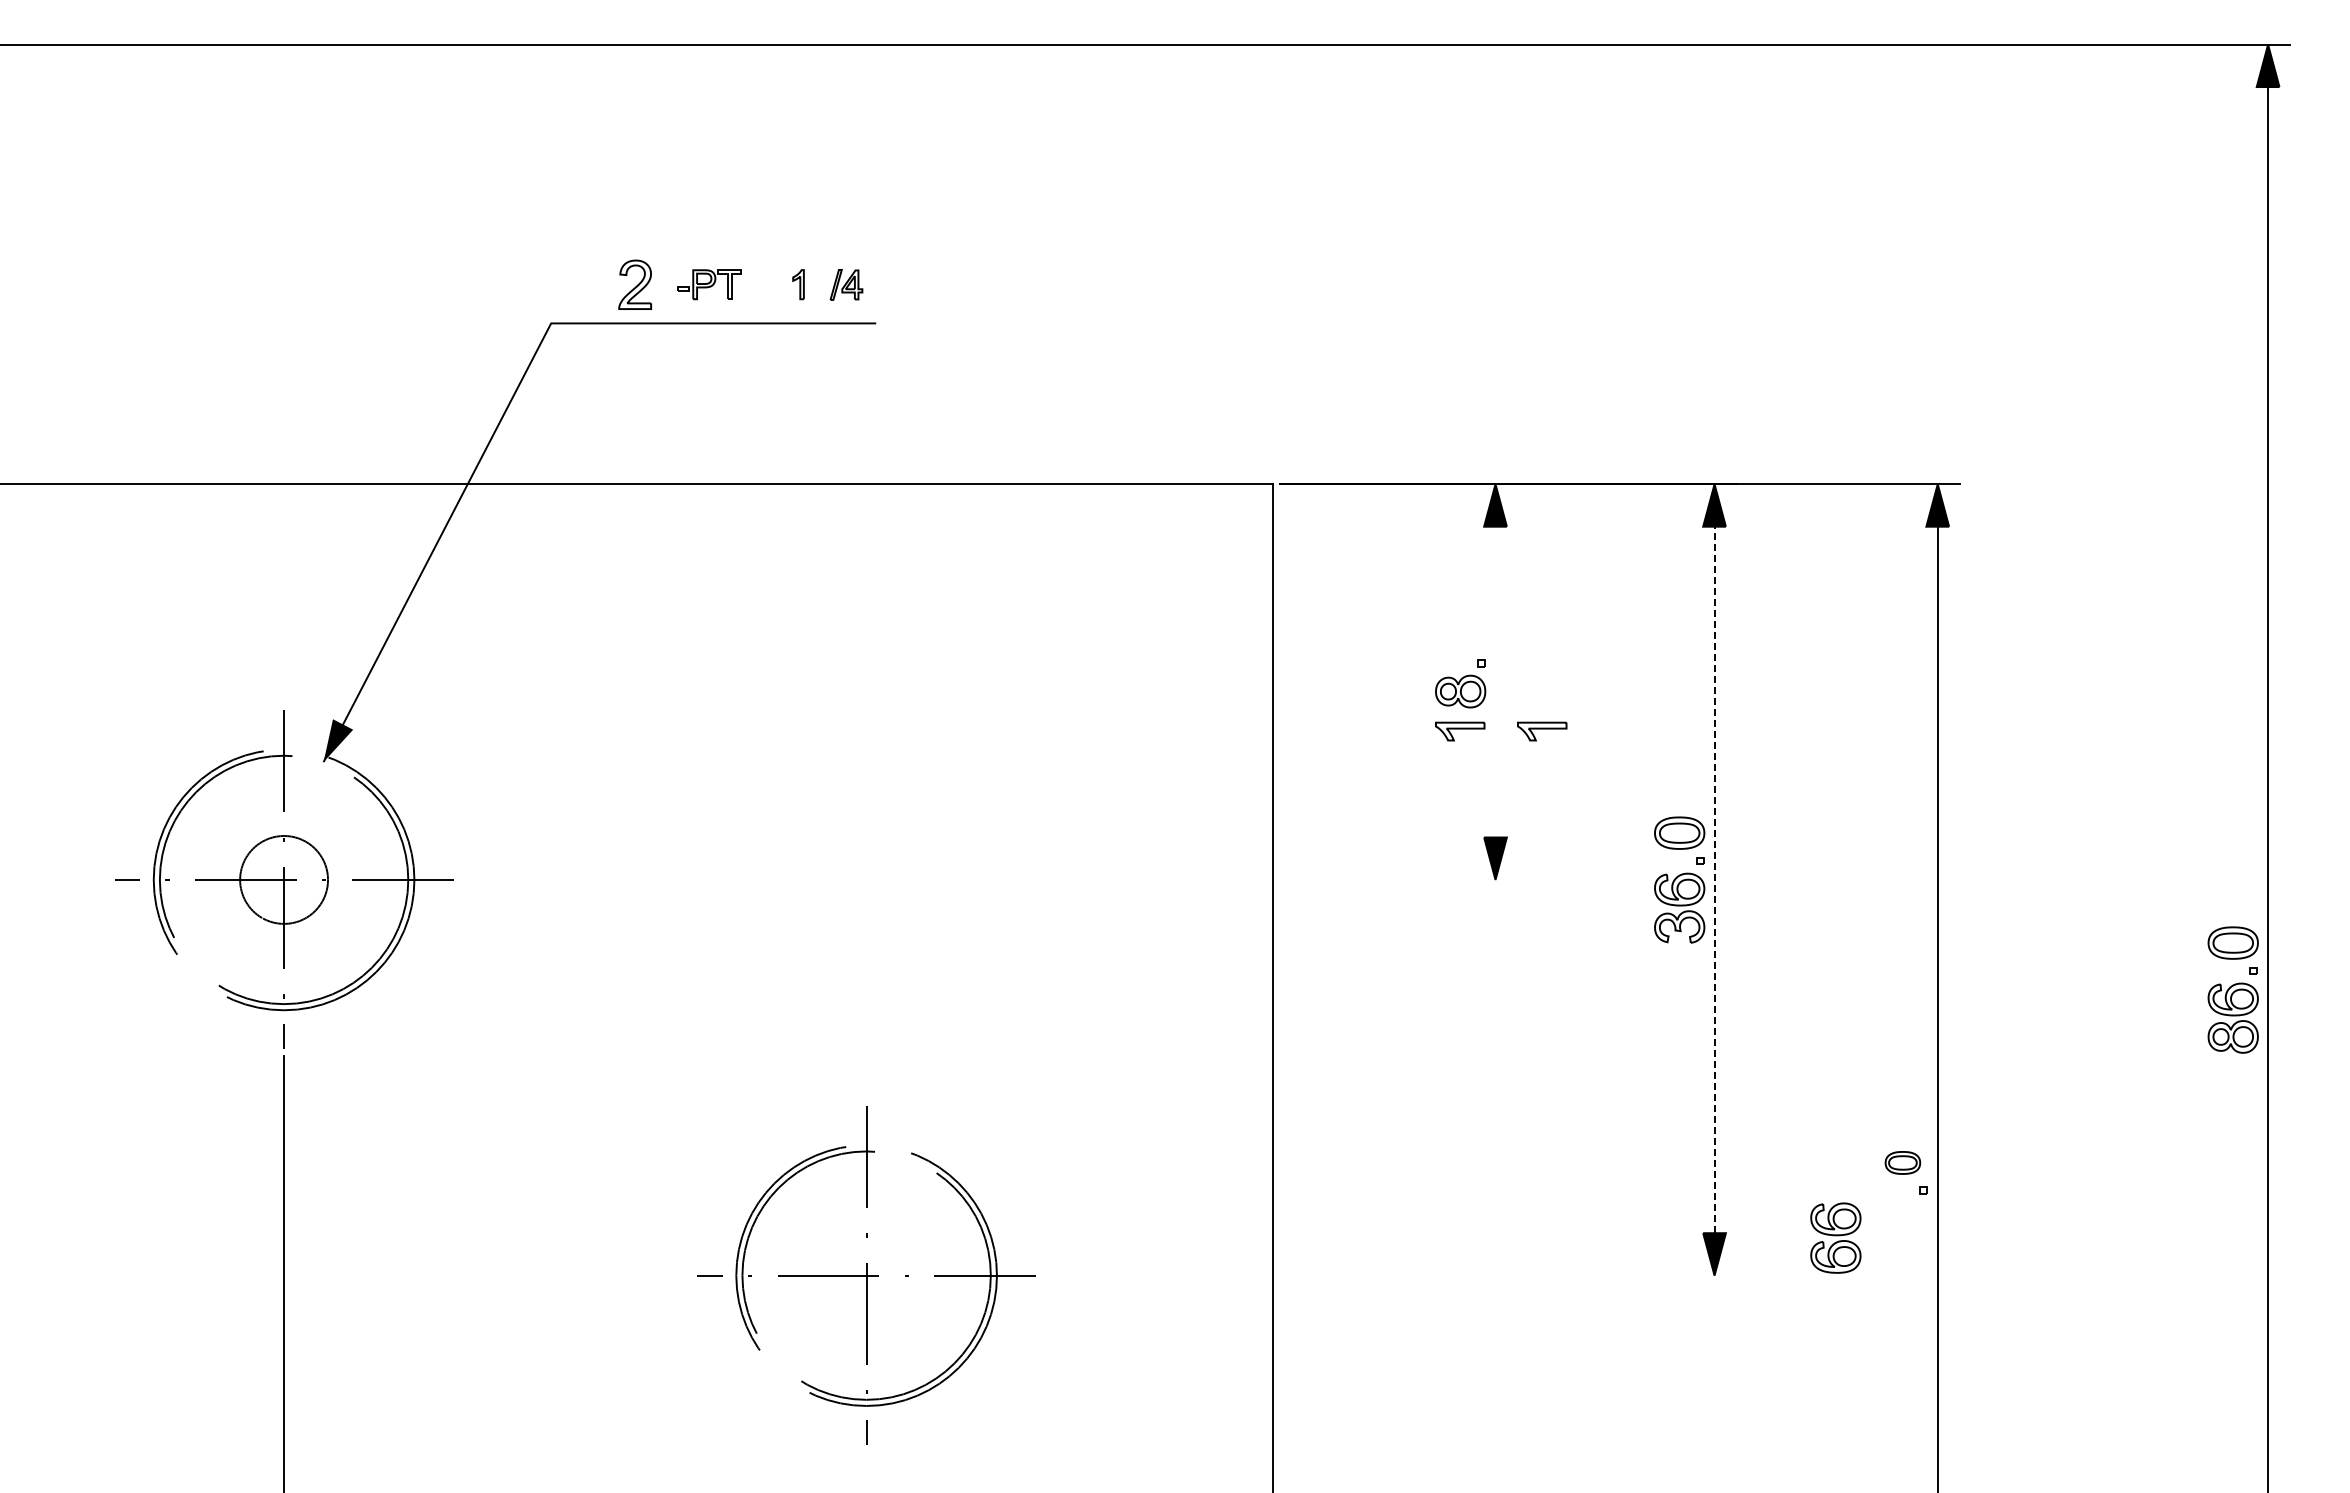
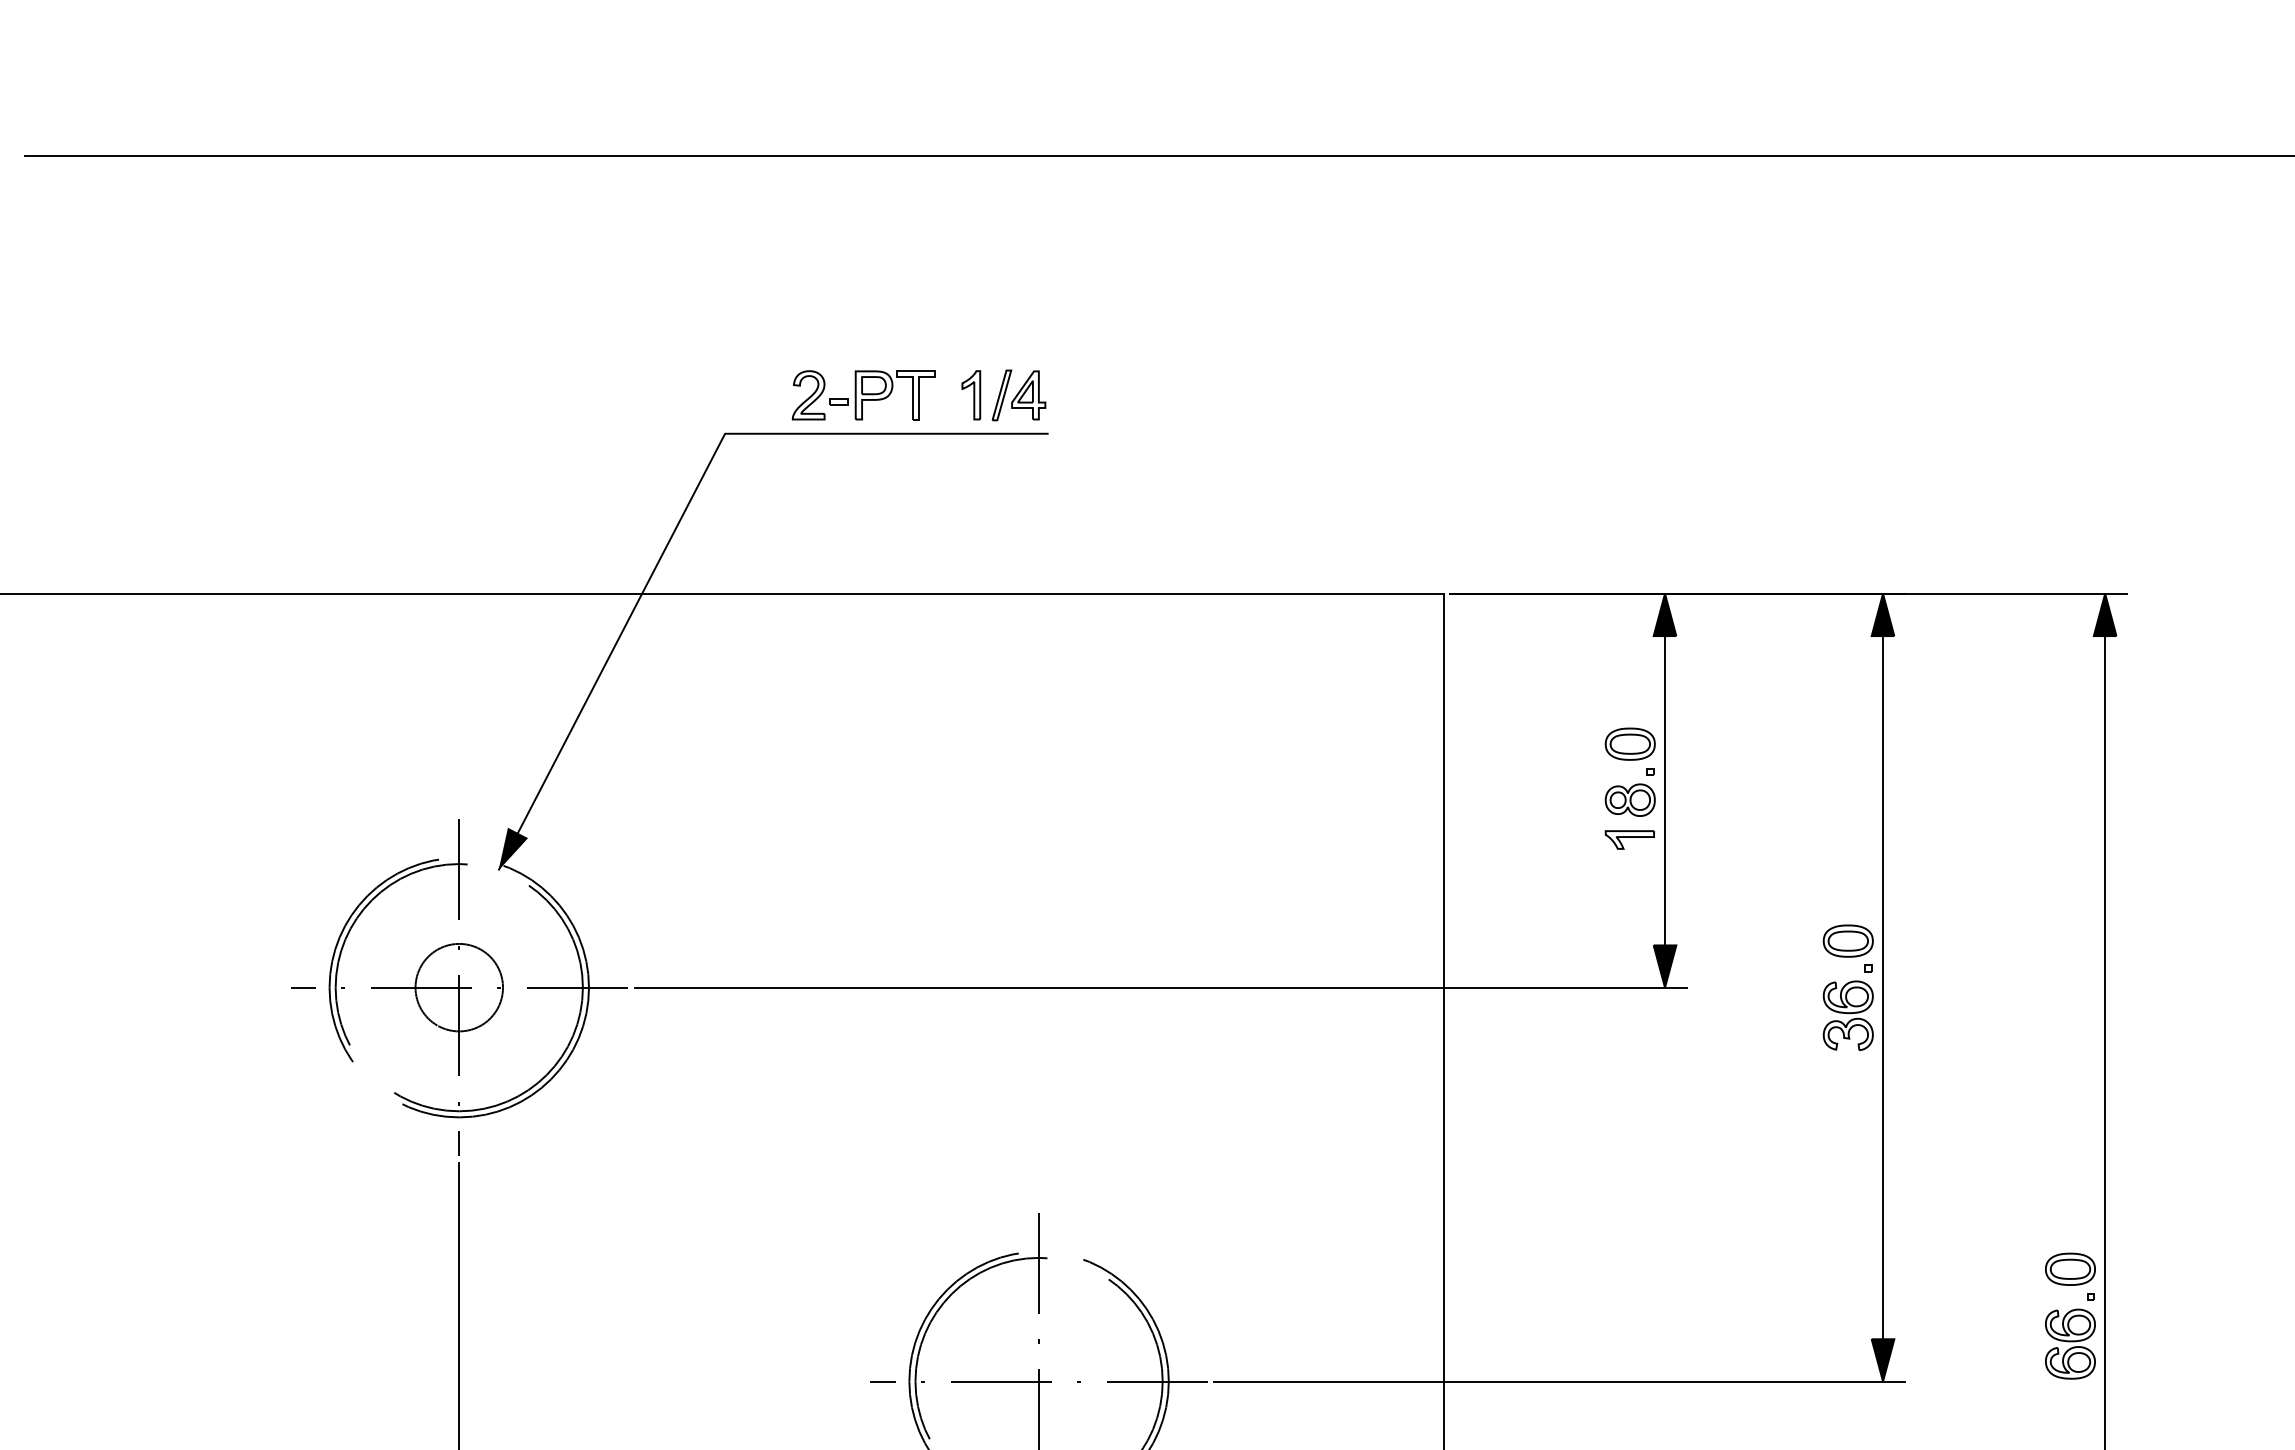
part: (709, 284) -> (882, 395), size x1.67
part: (798, 284) -> (971, 395), size x1.67
part: (846, 284) -> (1019, 395), size x1.67
part: (1460, 634) -> (1630, 743), added
line: (1495, 681) -> (1664, 790), added
part: (1542, 731) -> (1711, 839), removed
line: (988, 879) -> (1160, 987), added
line: (1714, 879) -> (1882, 987), dashed -> solid
part: (1902, 1162) -> (2070, 1268), size x1.43
part: (1835, 1237) -> (2070, 1343), moved
line: (1389, 1275) -> (1559, 1381), added

